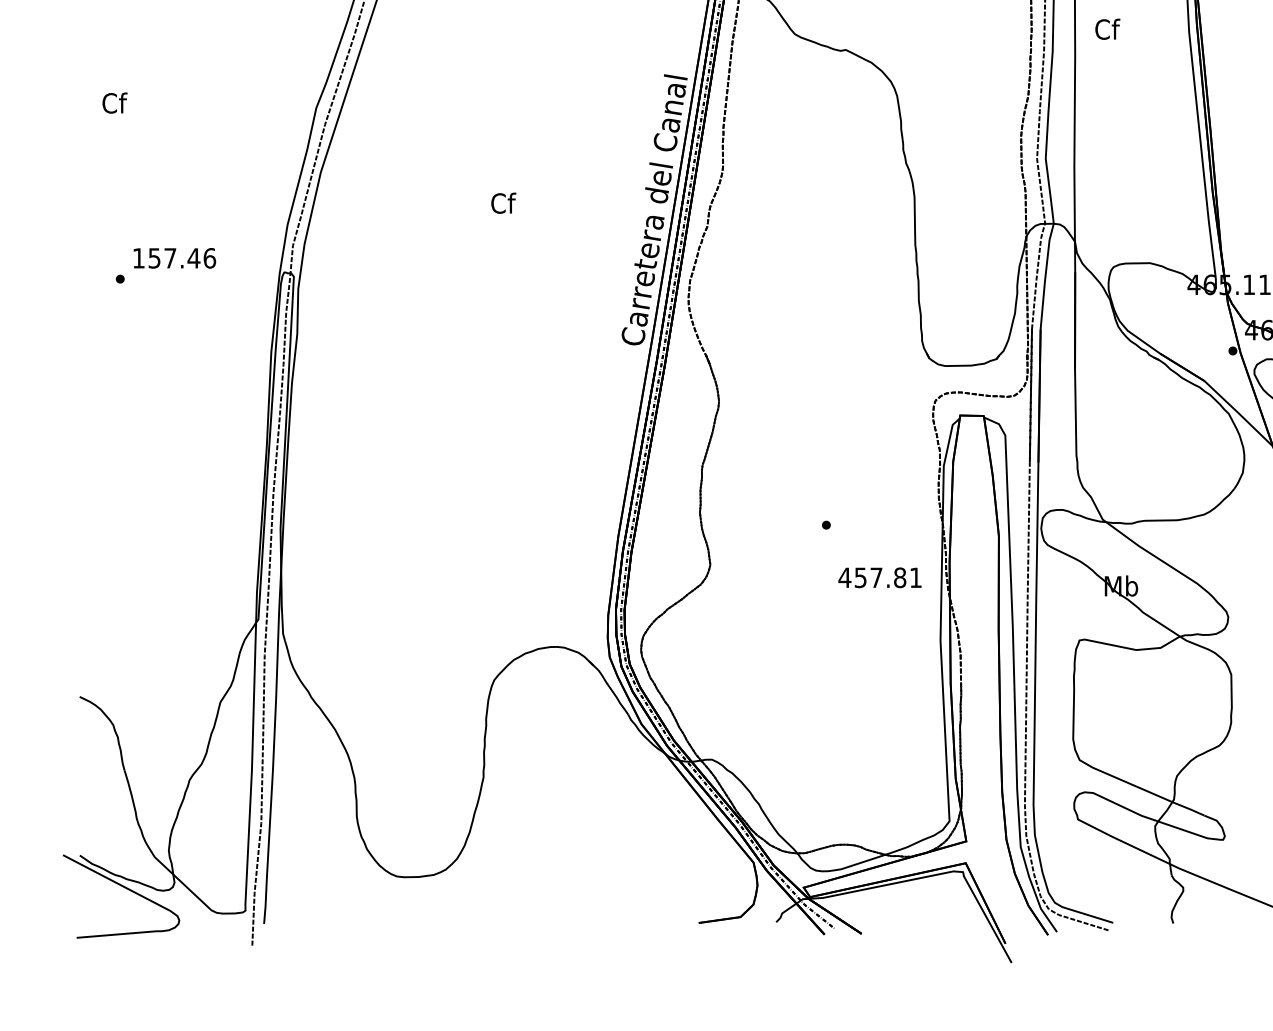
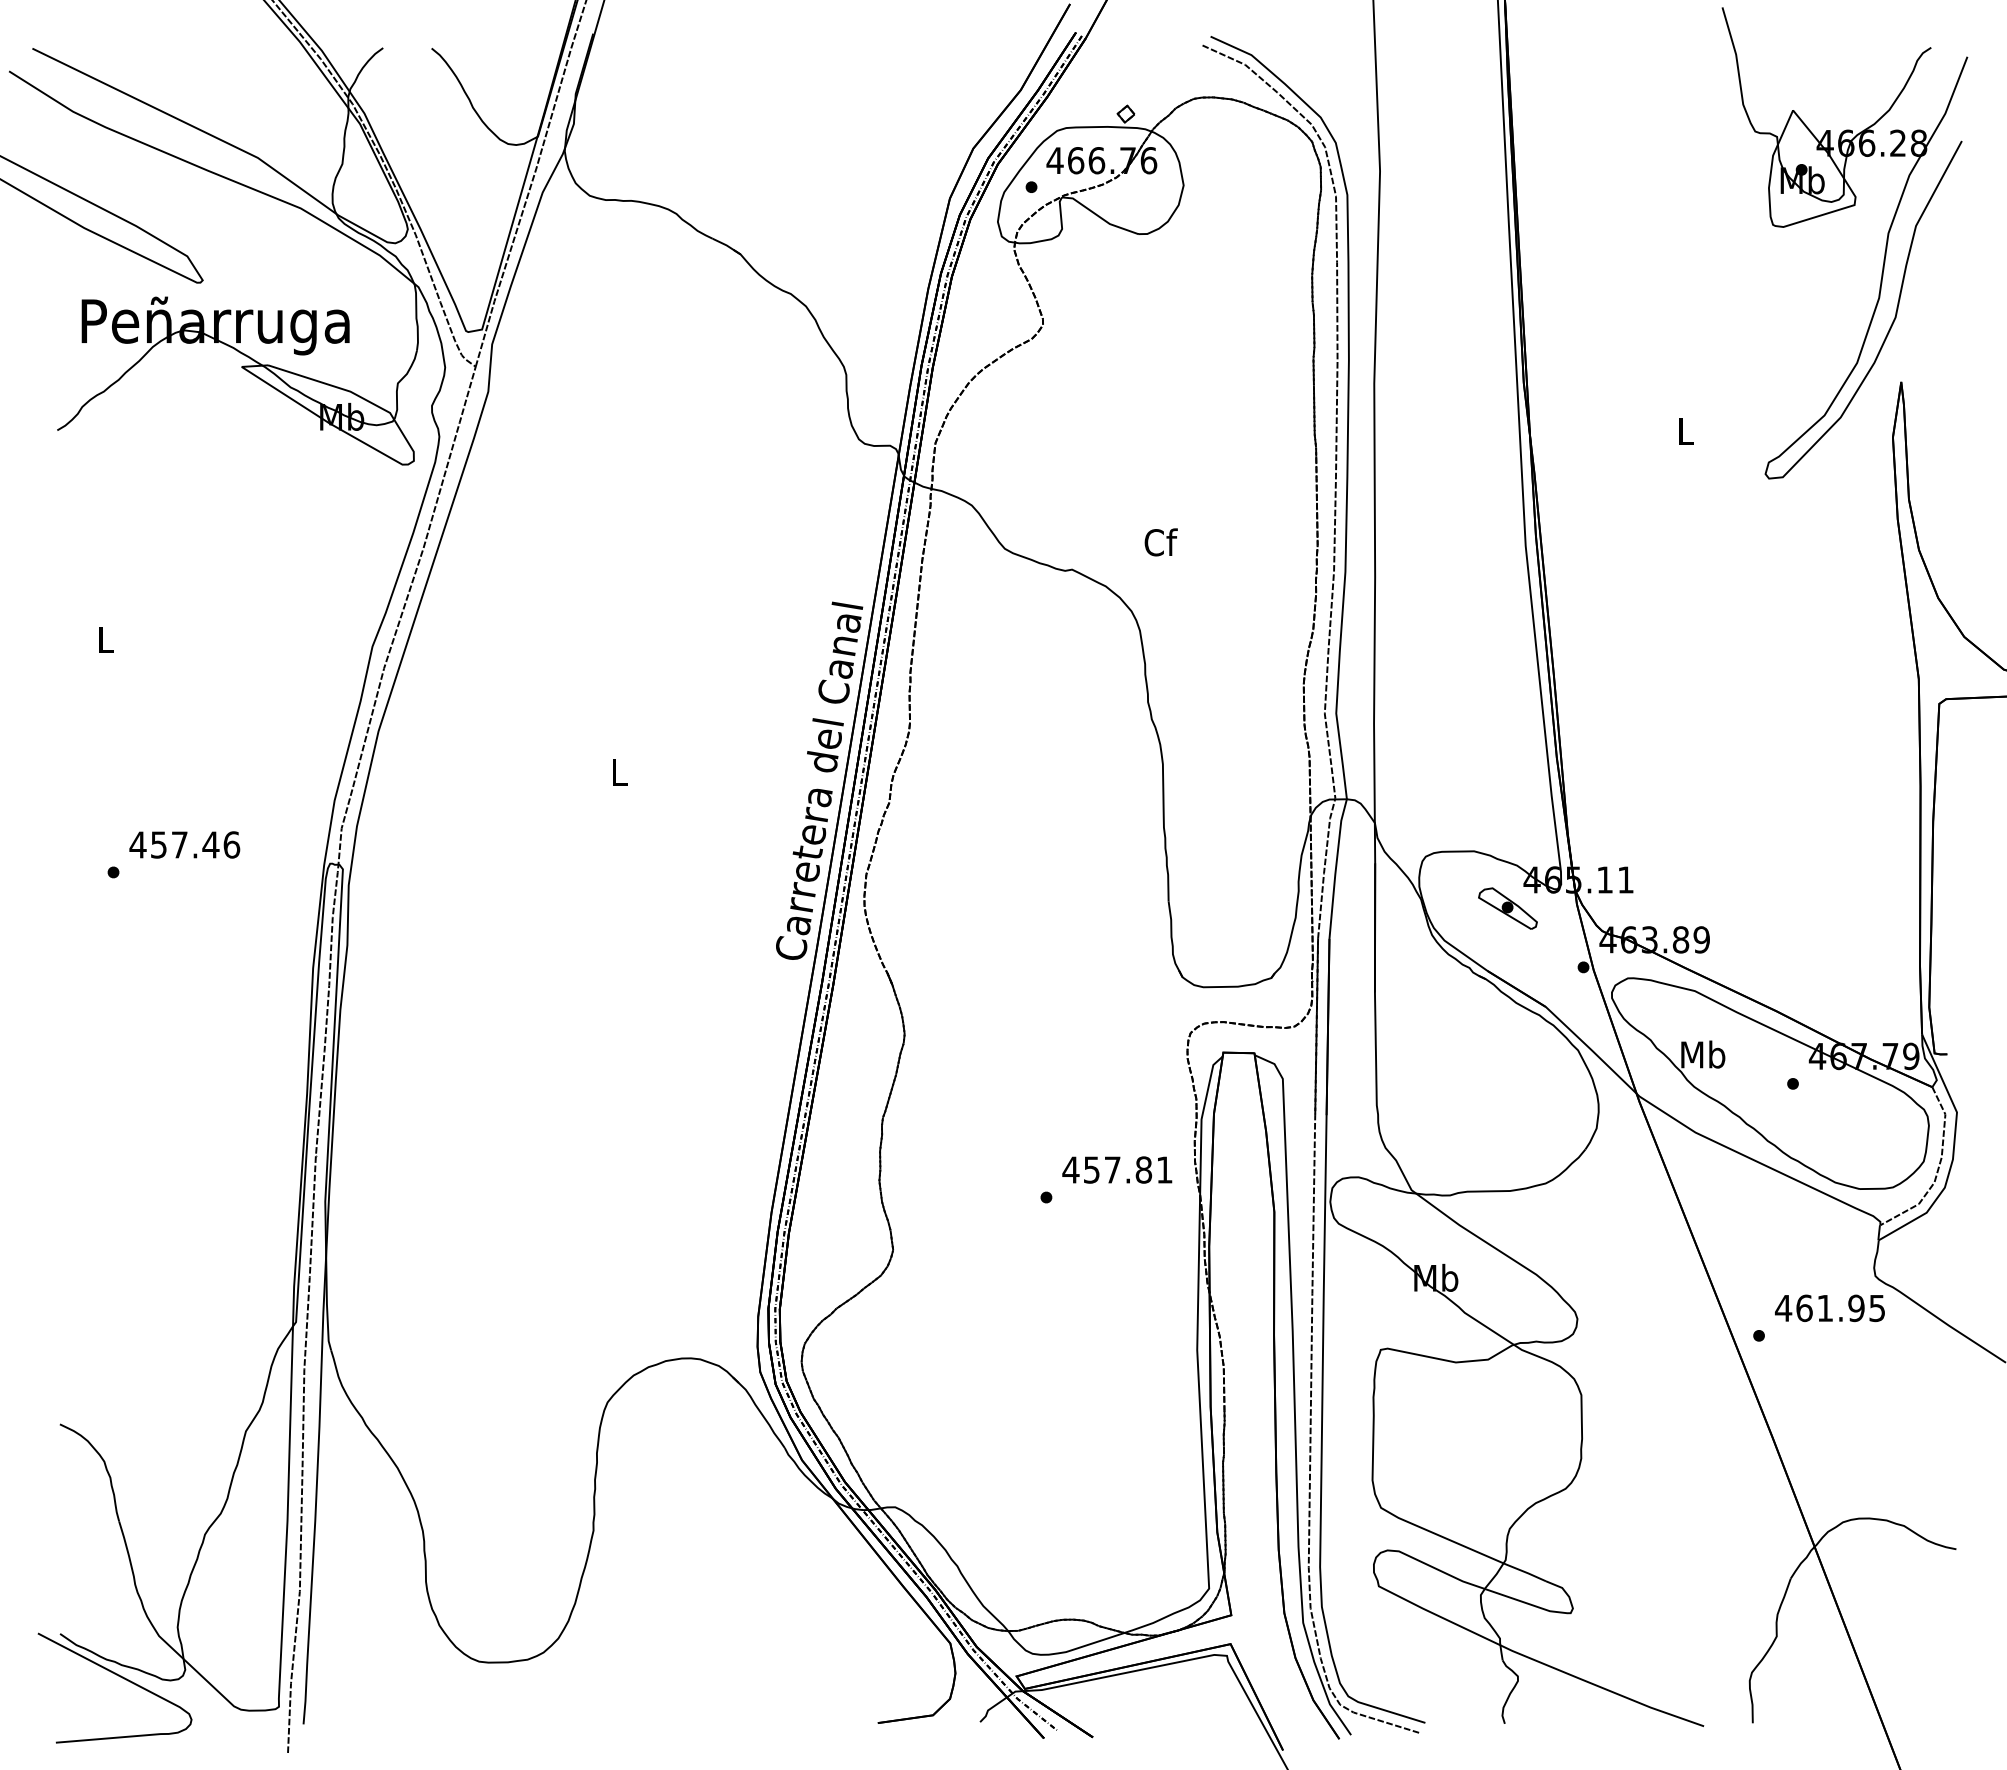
text: (1107, 29) -> (1160, 542), moved
text: (114, 102) -> (106, 639), Cf -> L
text: (503, 203) -> (619, 772), Cf -> L
text: (138, 257) -> (137, 844), 157.46 -> 457.46
part: (1175, 306) -> (1507, 908), added
text: (880, 577) -> (1117, 1169), moved

